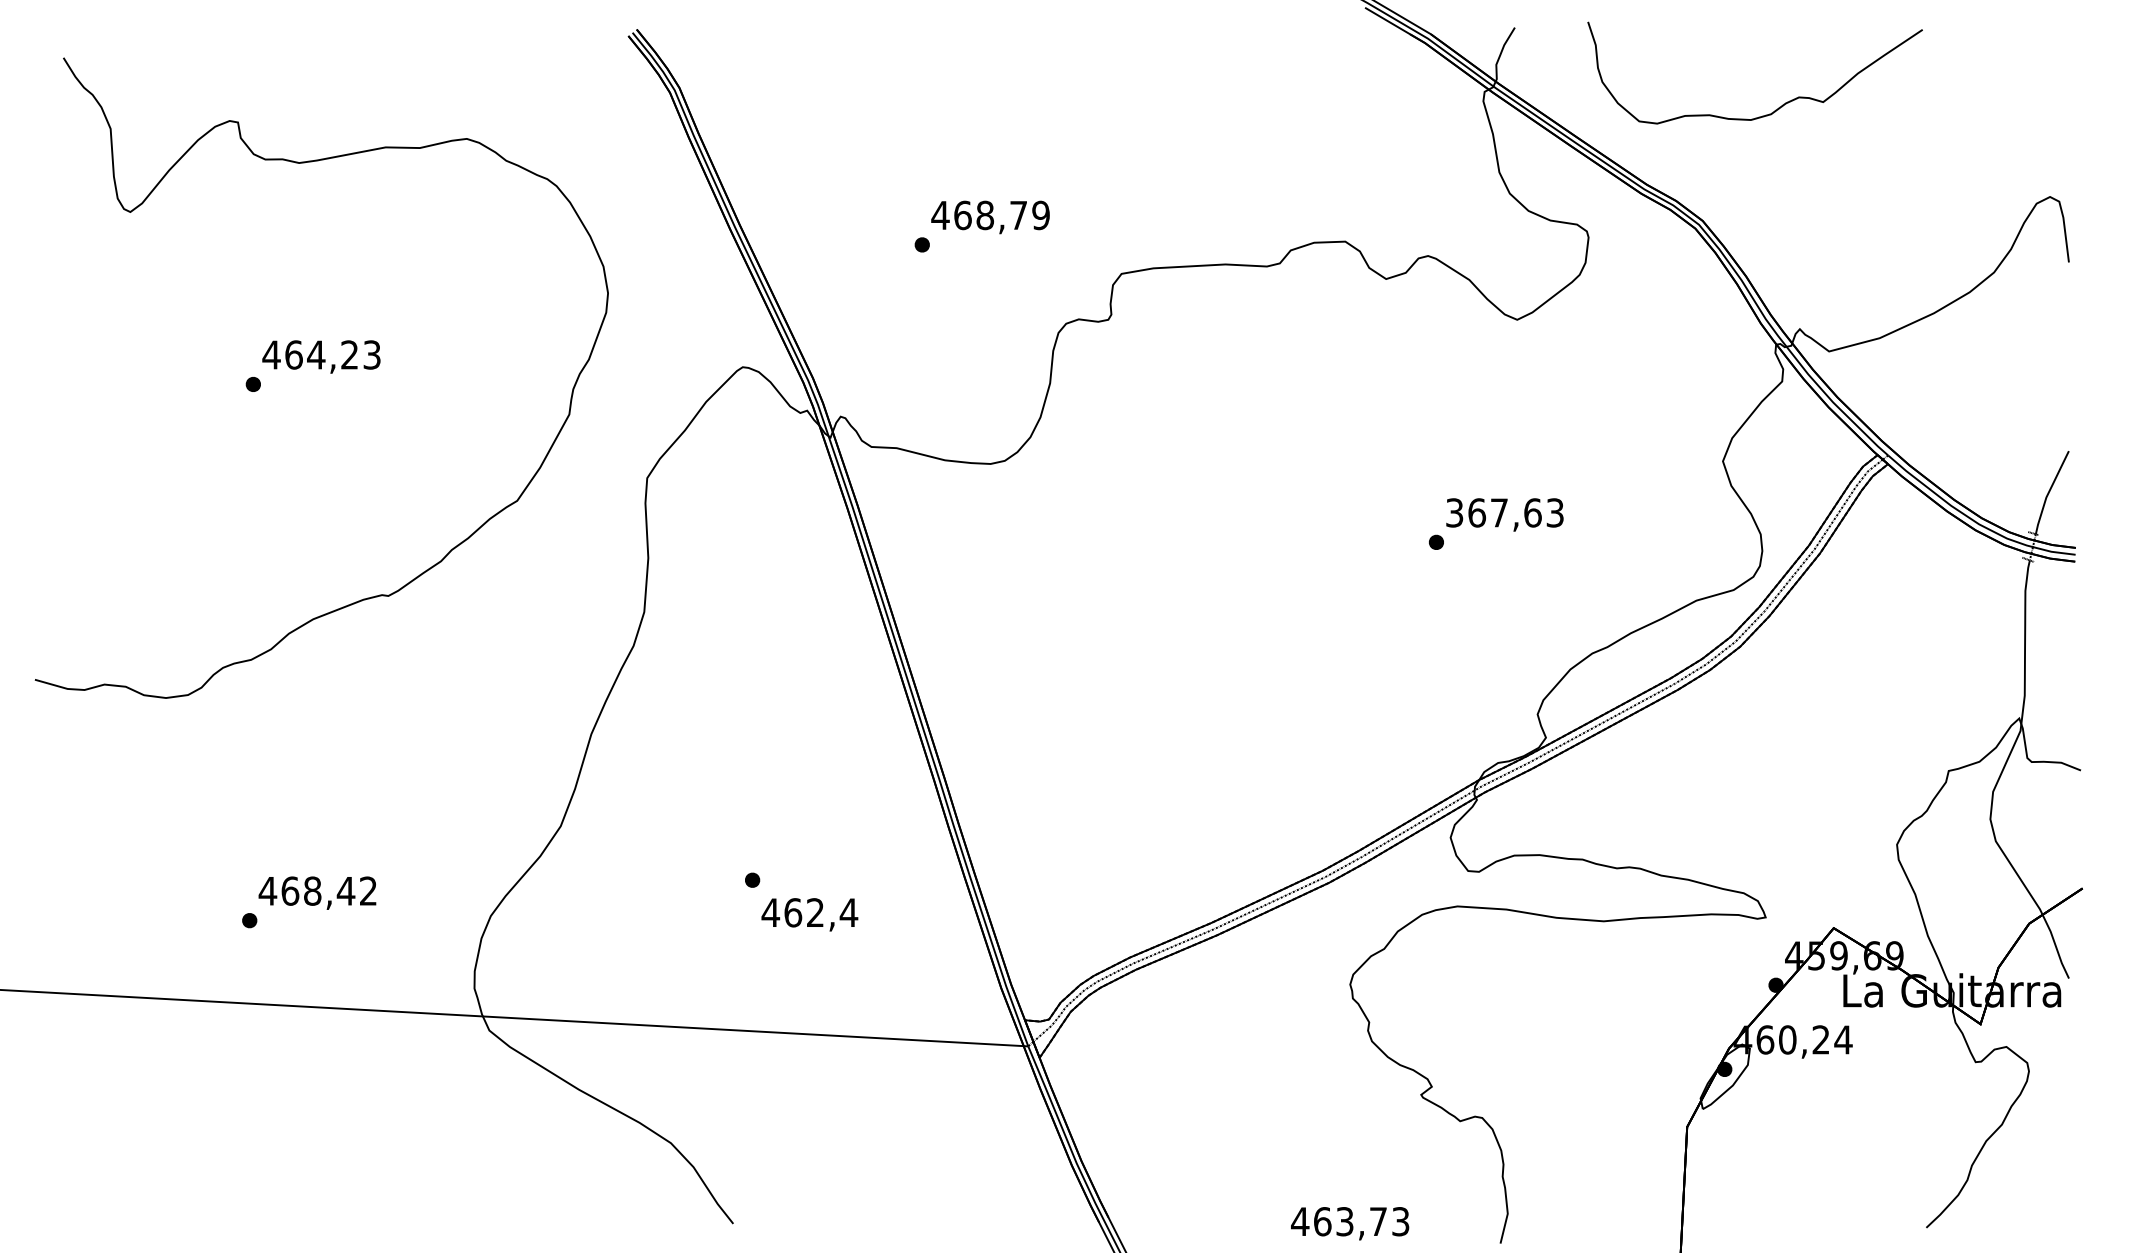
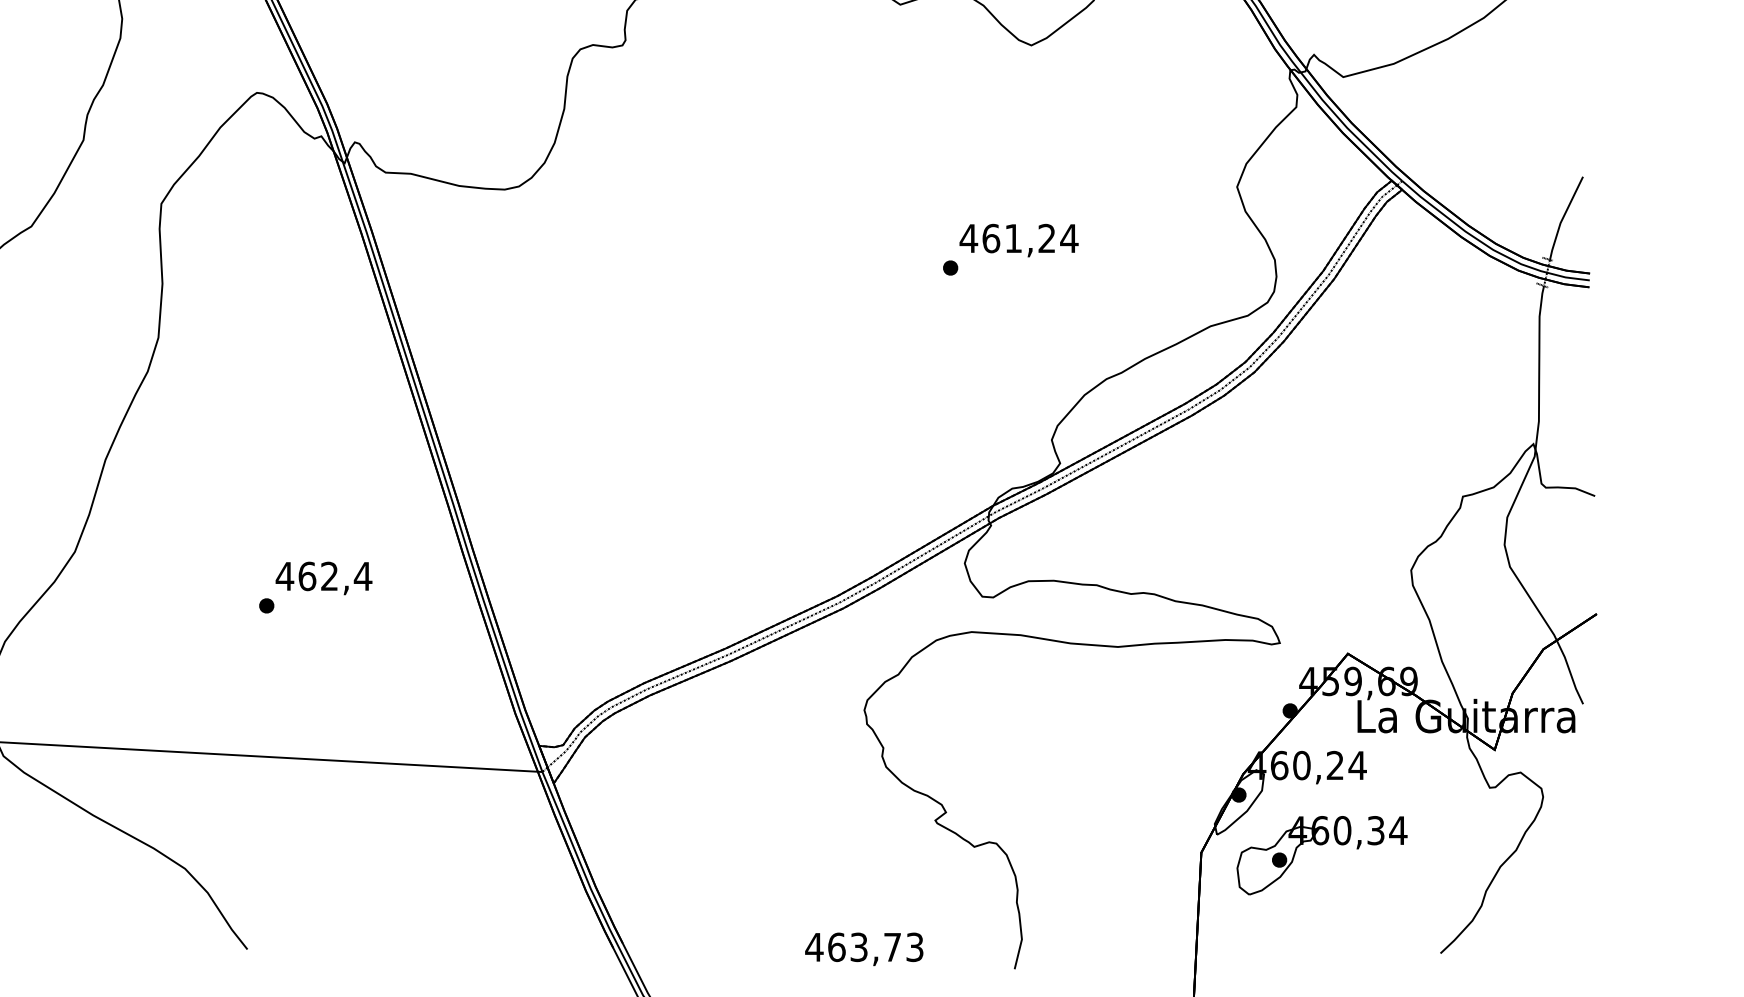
text: (1504, 512) -> (1018, 238), 367,63 -> 461,24
text: (809, 914) -> (323, 578), moved
part: (1807, 1119) -> (1321, 845), added

